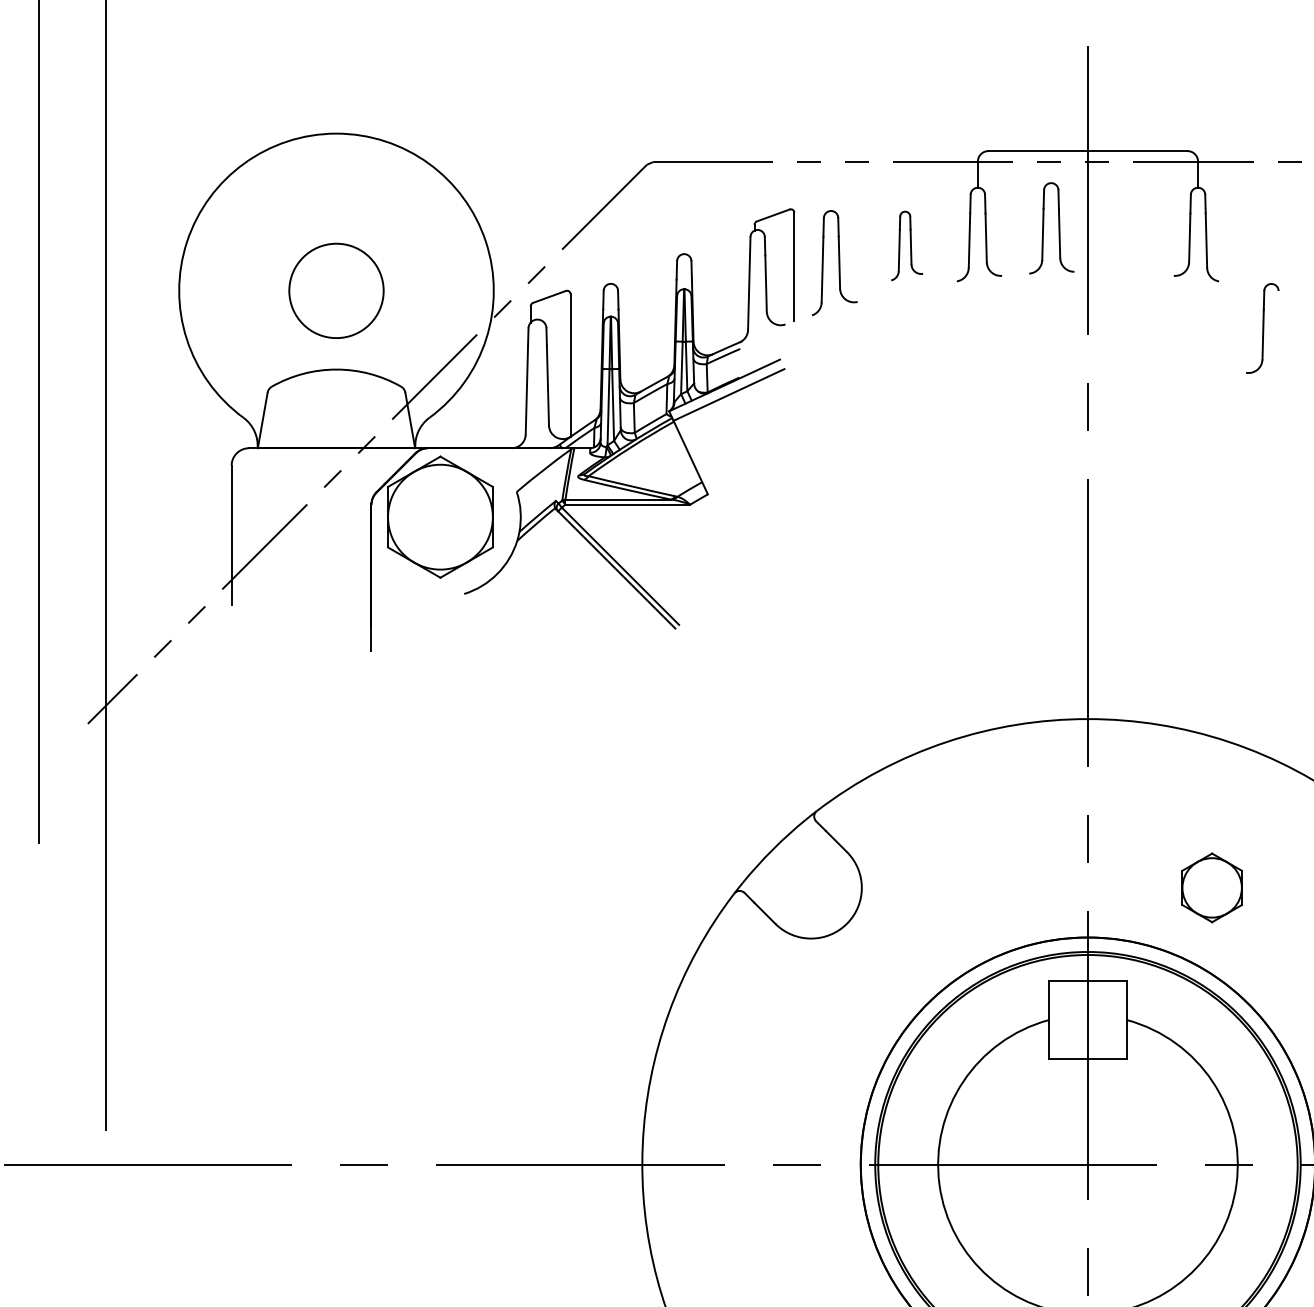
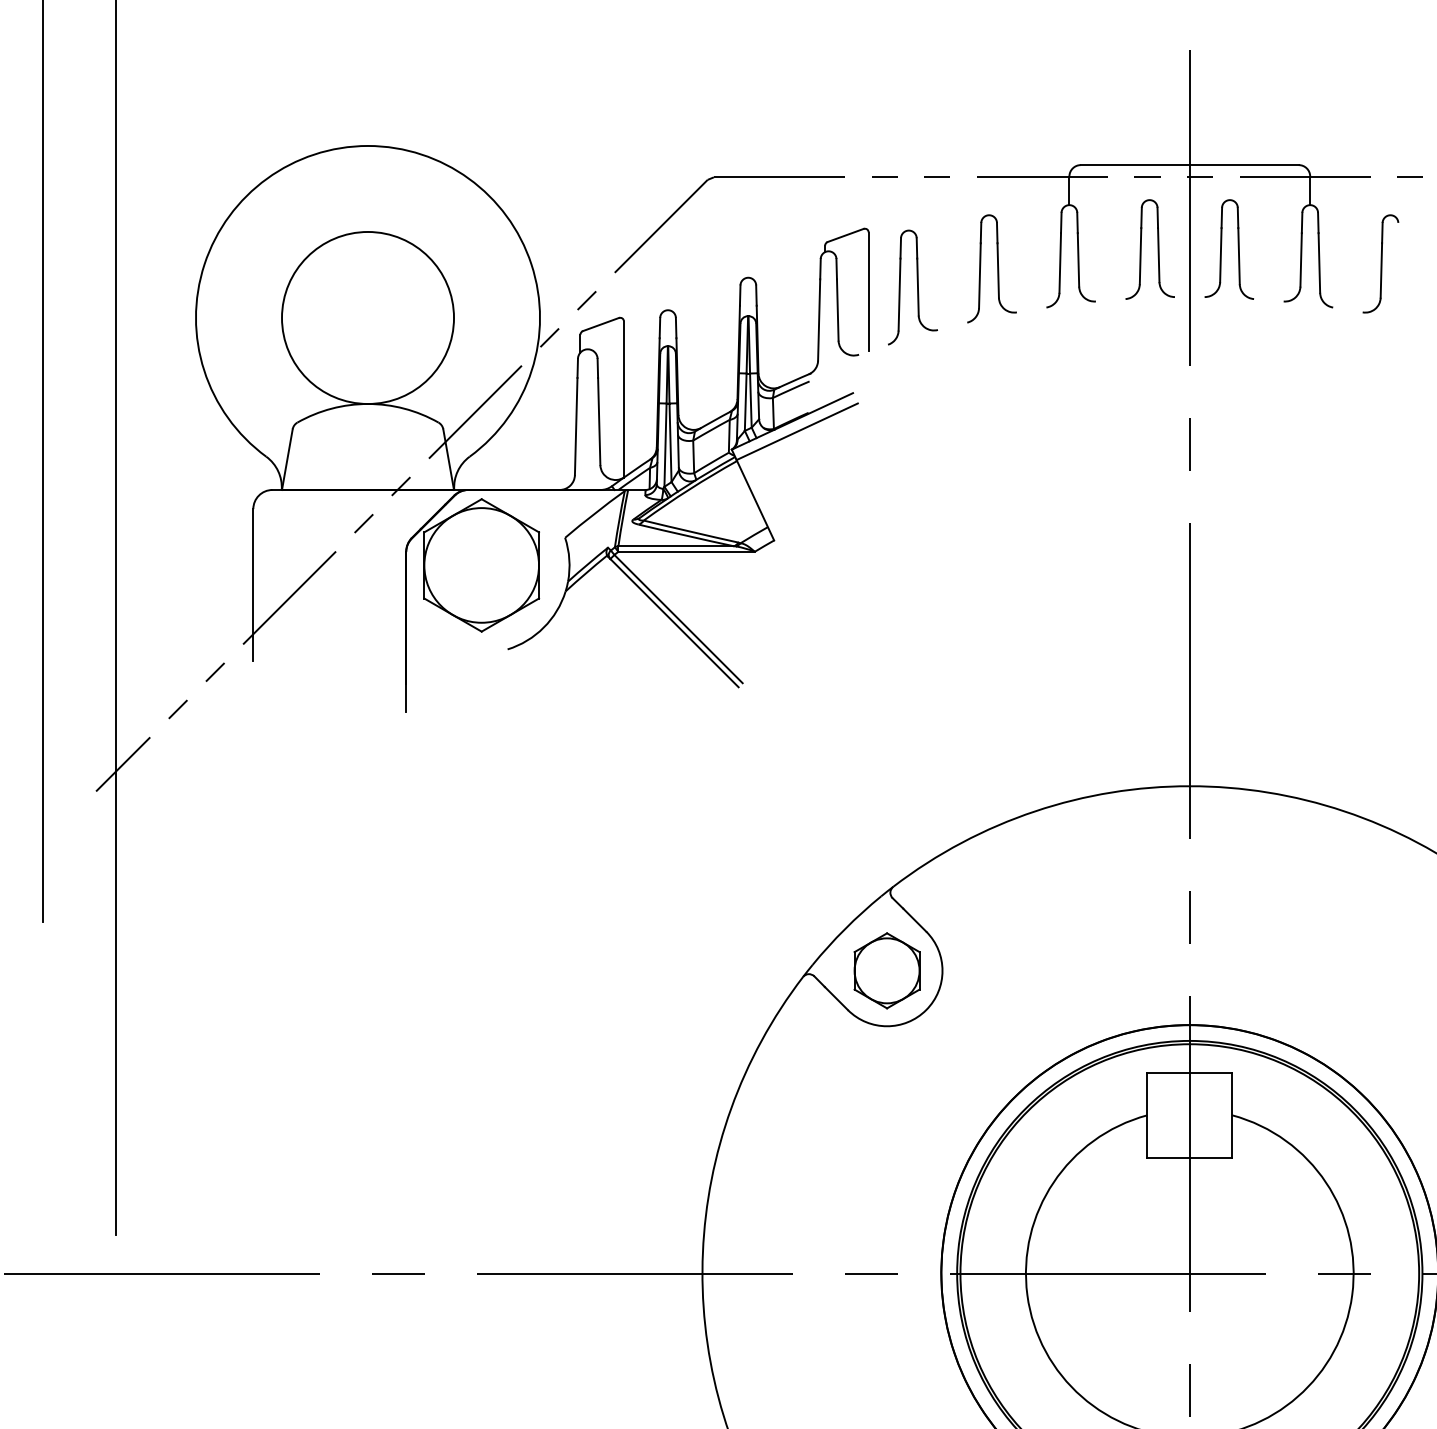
part: (1123, 228) -> (1228, 249), added
part: (906, 245) -> (991, 268), size x1.43
circle: (336, 290) -> (368, 317), size x1.67
part: (1262, 328) -> (1380, 263), moved
part: (1211, 887) -> (886, 970), moved

